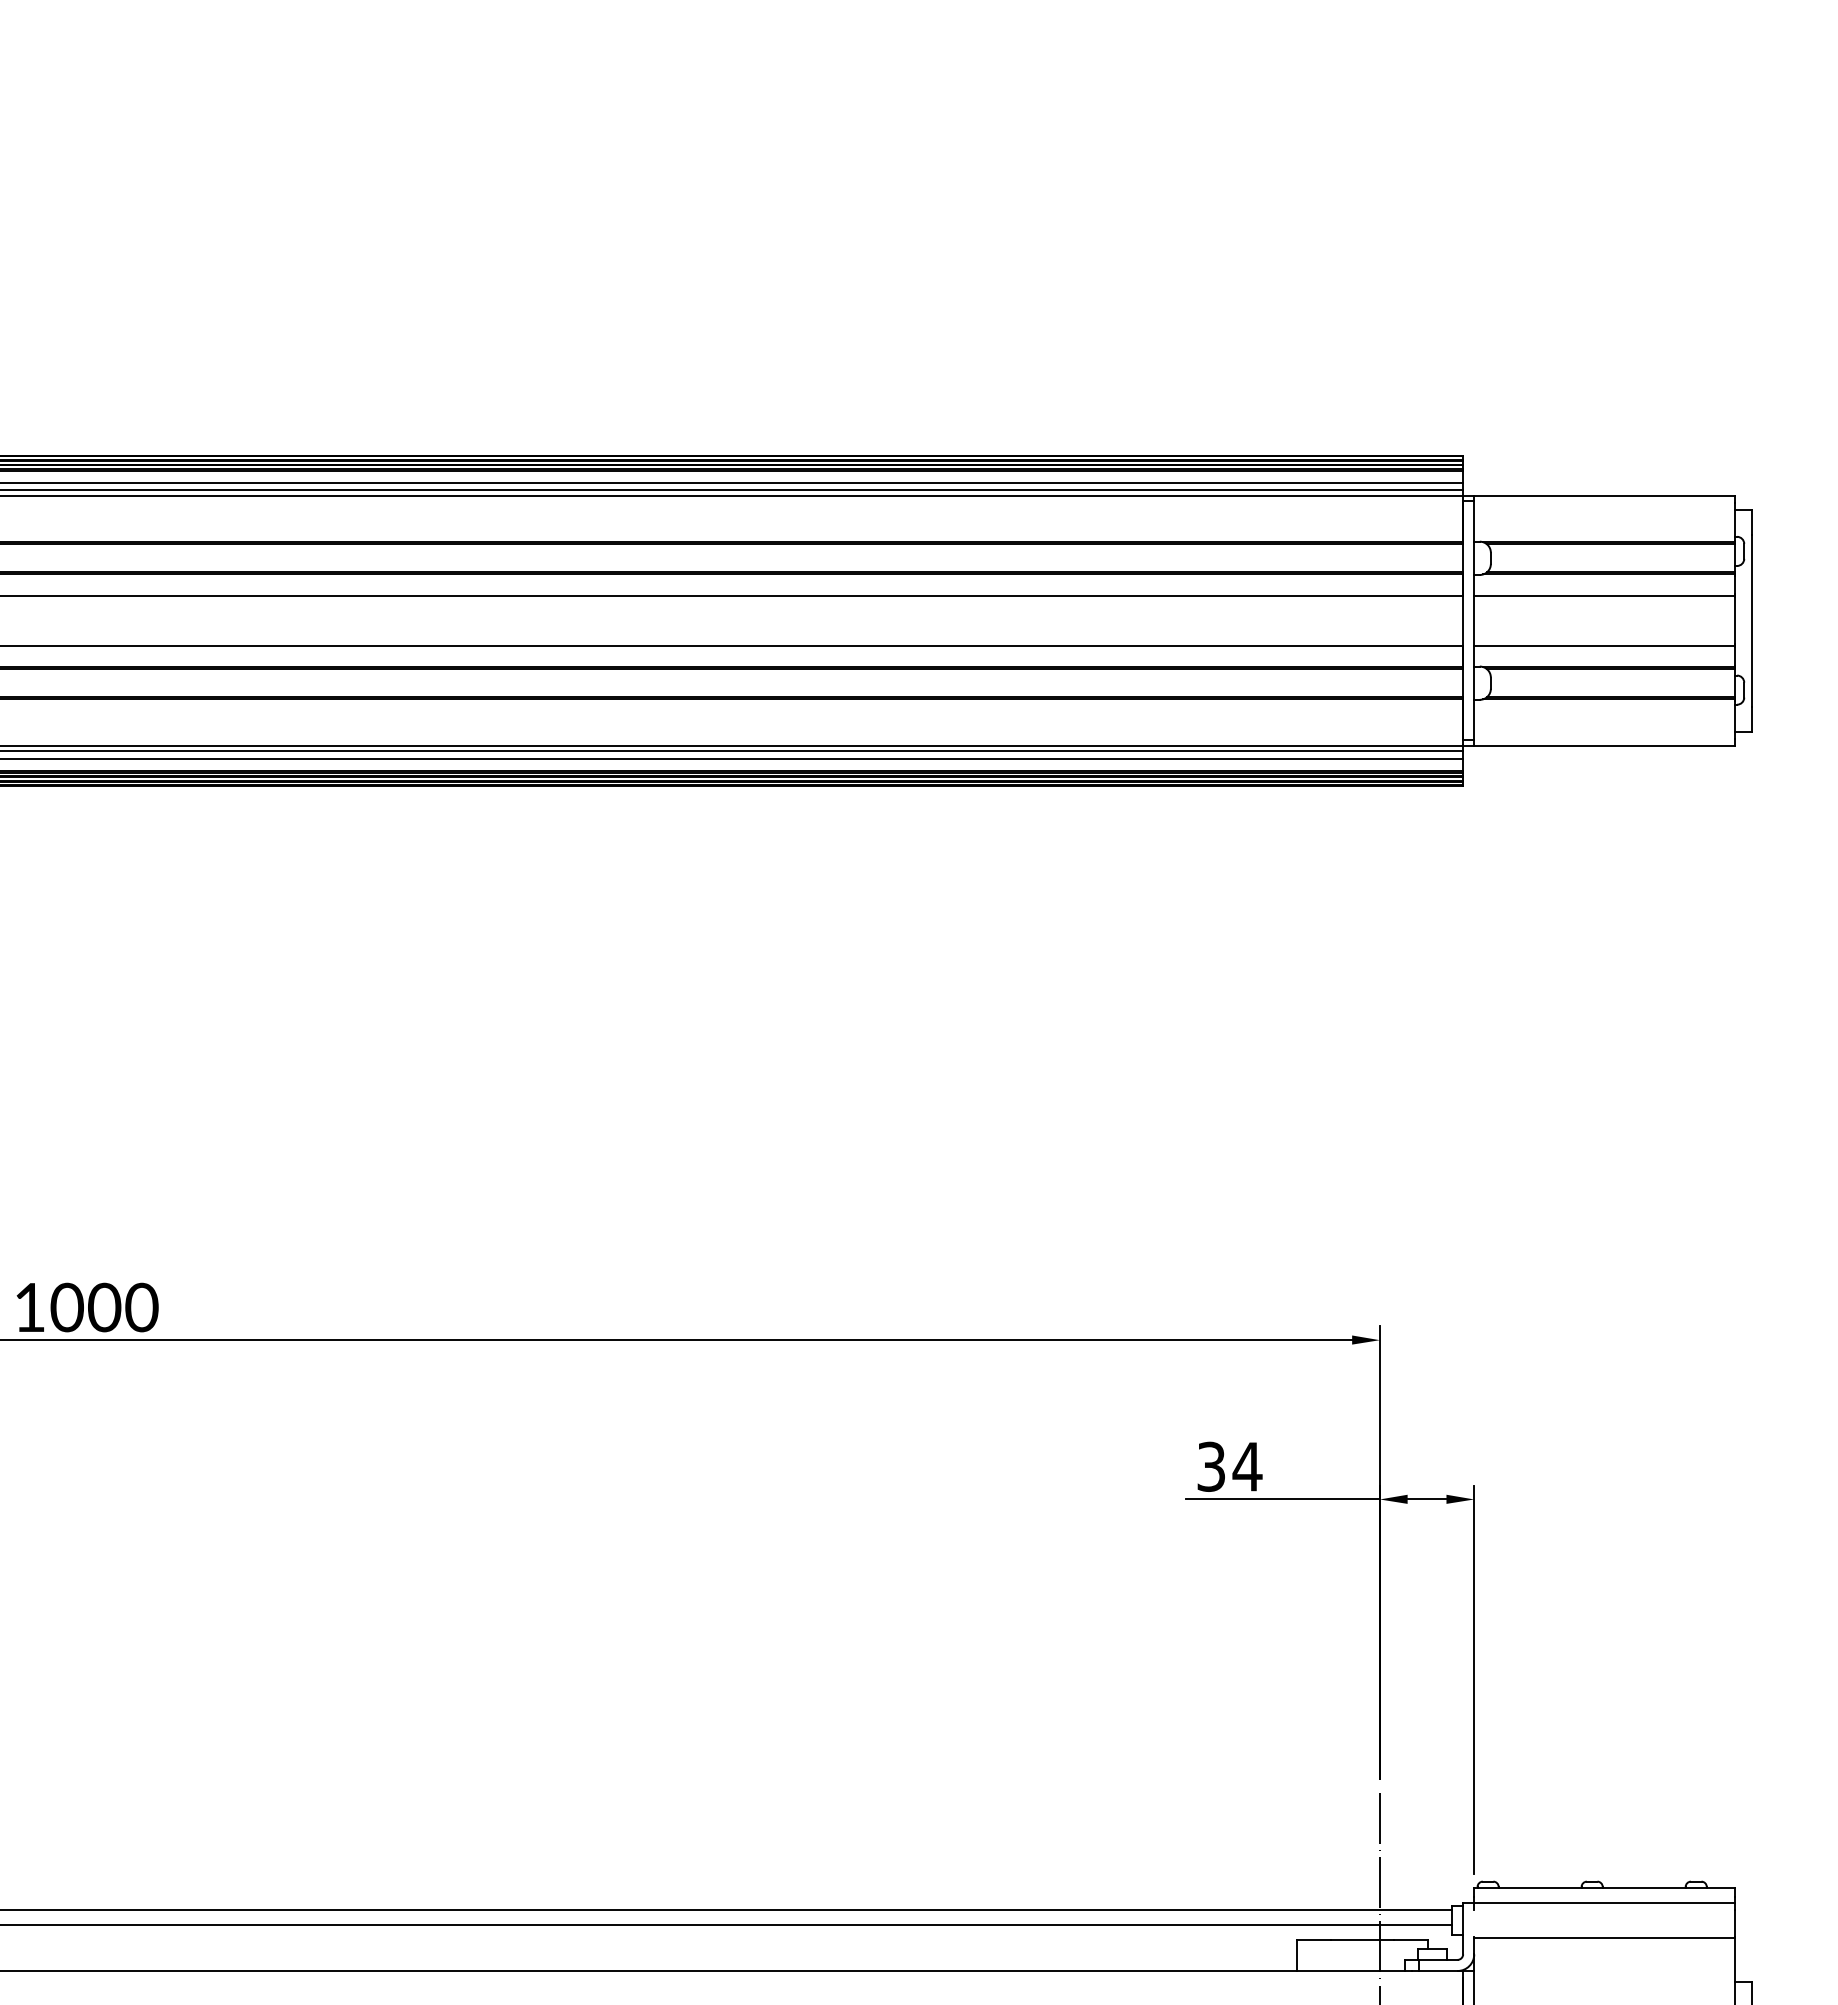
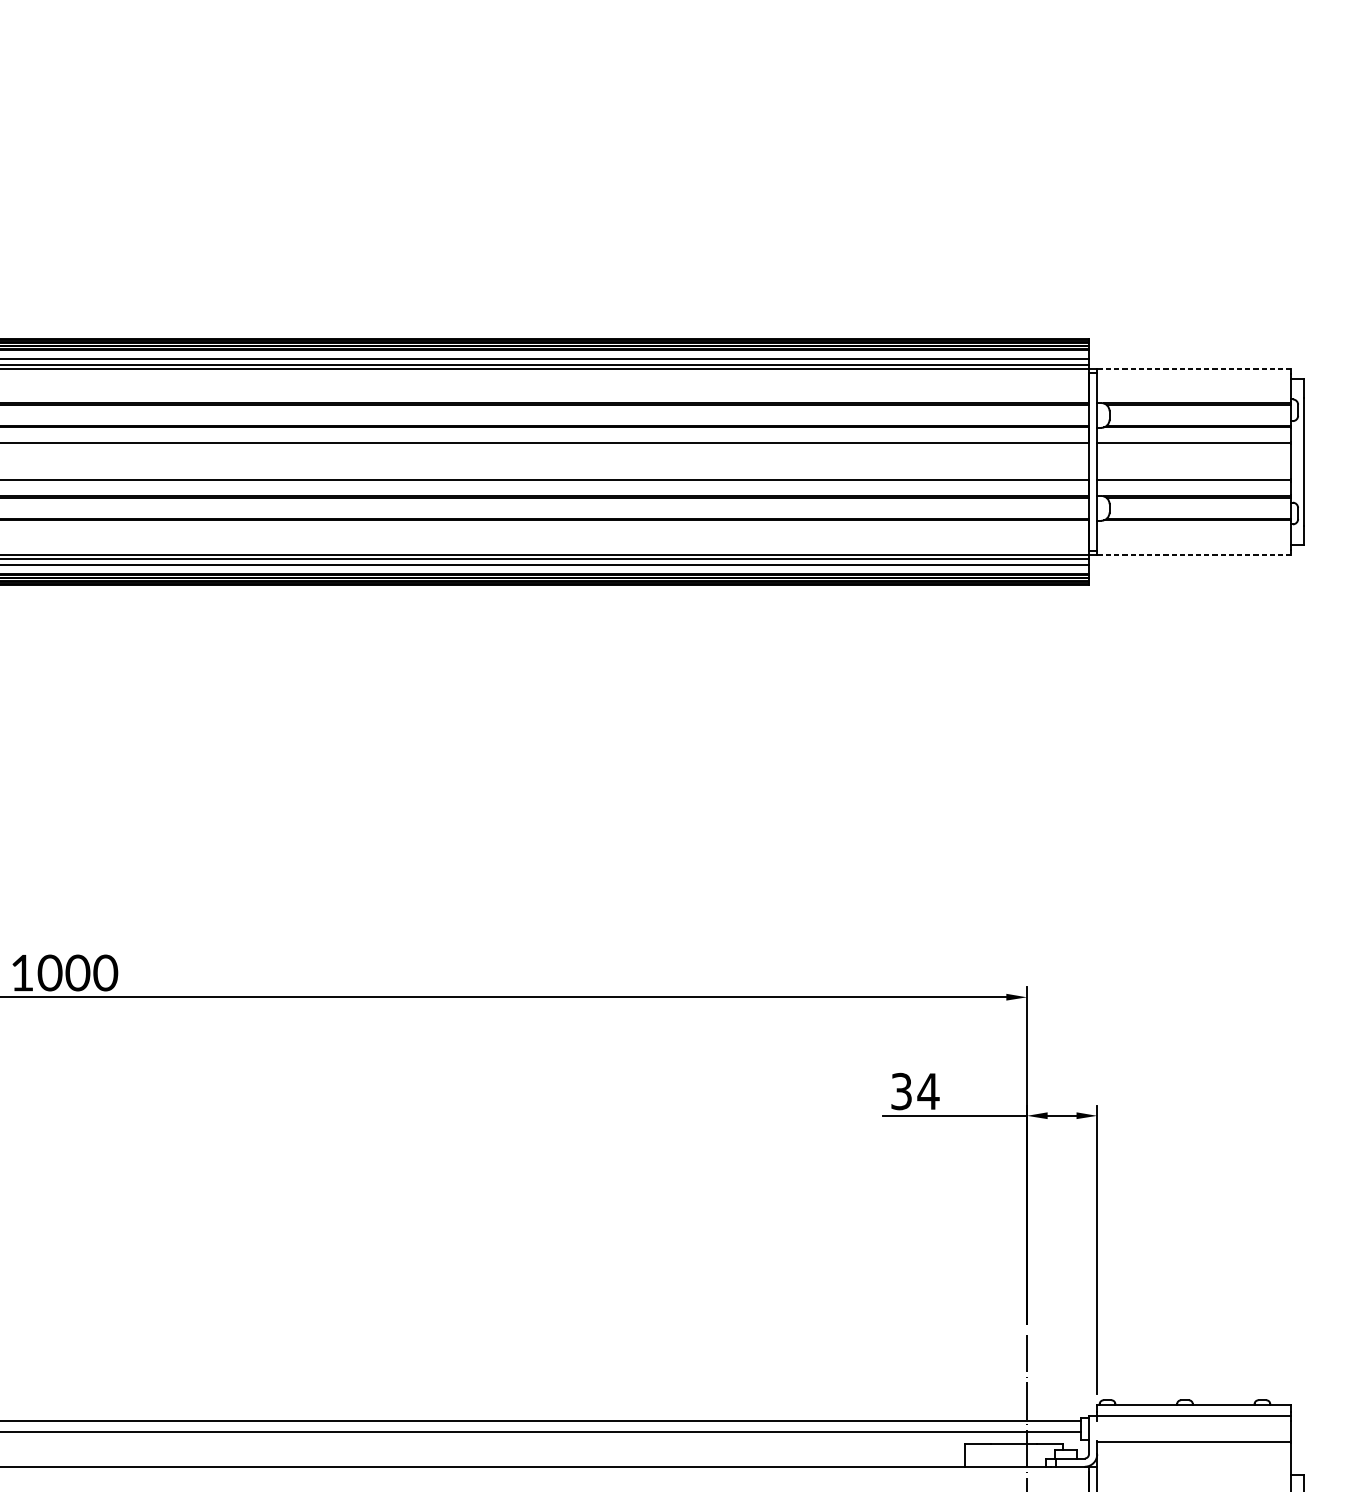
line: (1604, 495) -> (1194, 368), solid -> dashed
line: (1604, 745) -> (1194, 554), solid -> dashed

